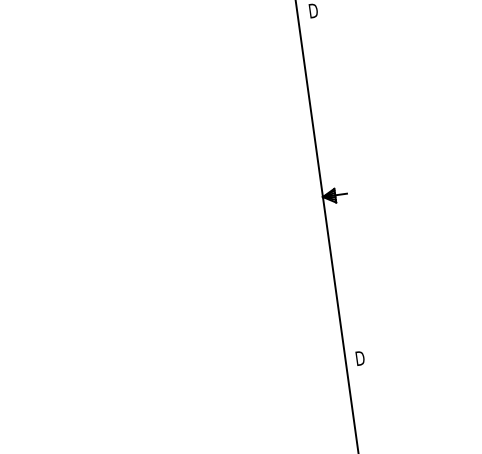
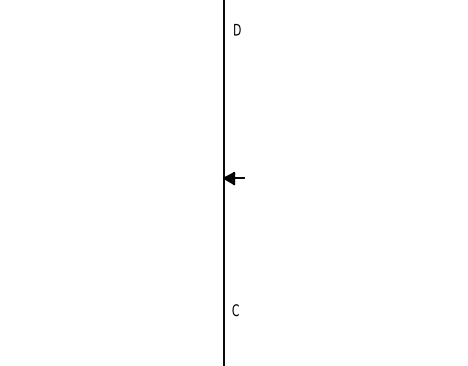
text: (359, 358) -> (235, 310), D -> C

